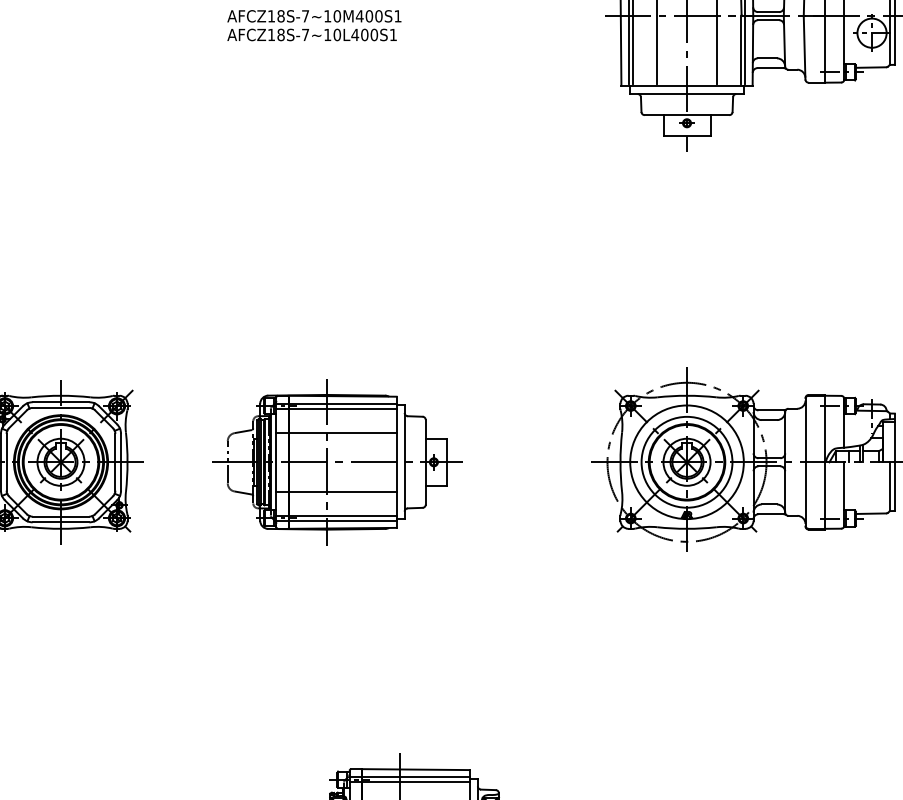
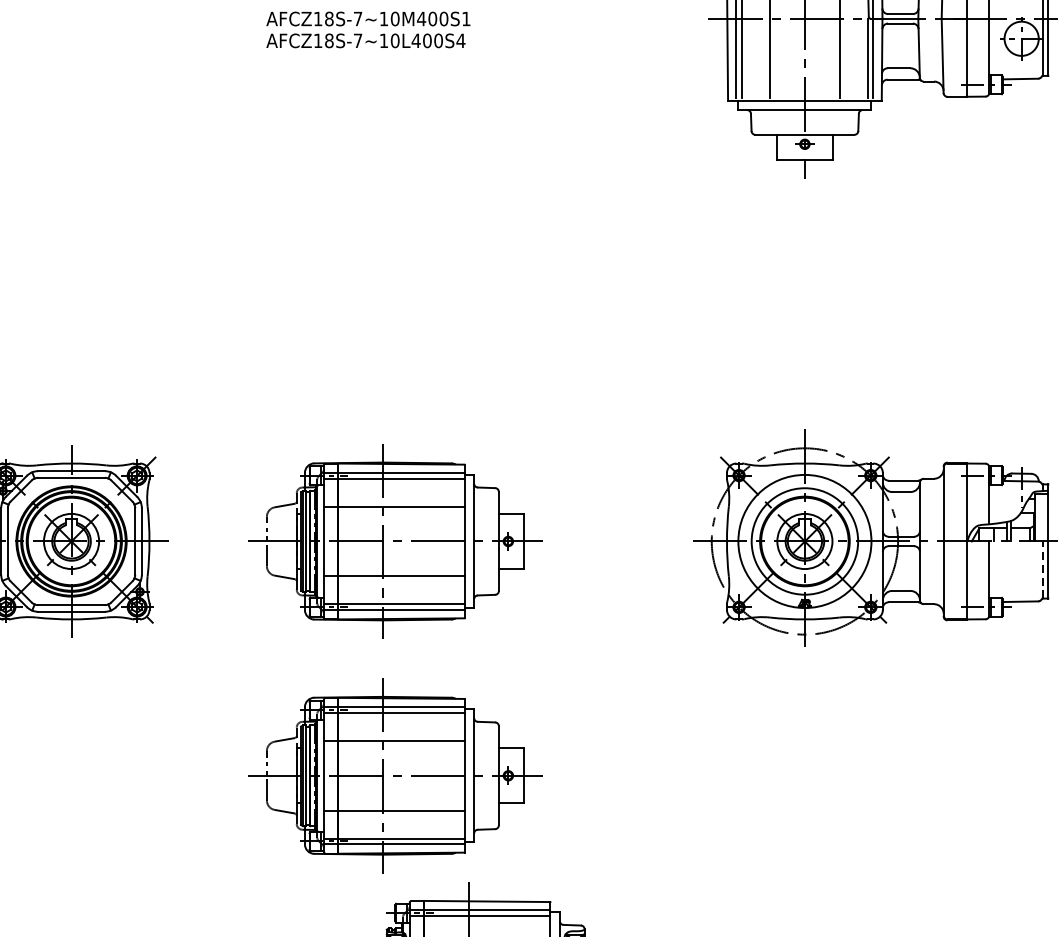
text: (393, 34) -> (461, 40), AFCZ18S-7~10L400S1 -> AFCZ18S-7~10L400S4
line: (889, 486) -> (1042, 569), solid -> dashed
part: (337, 662) -> (395, 776), added

